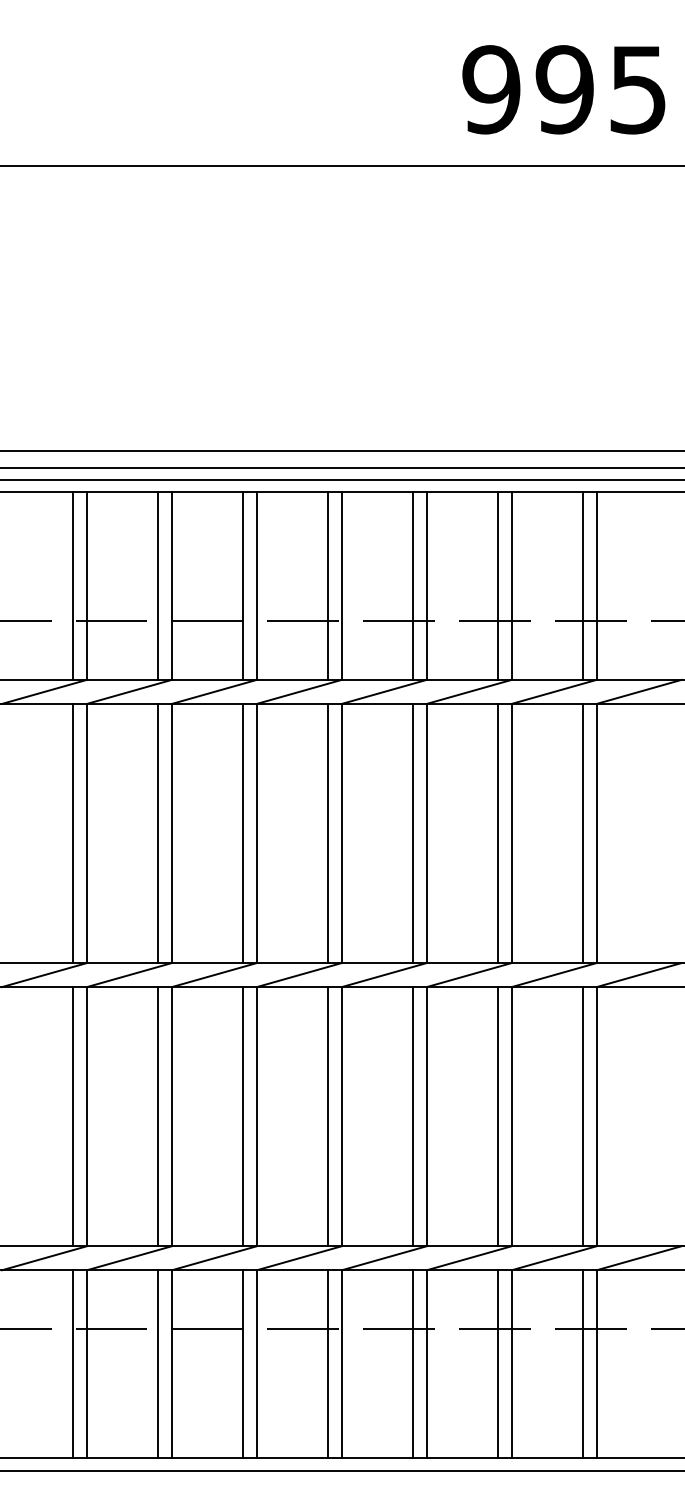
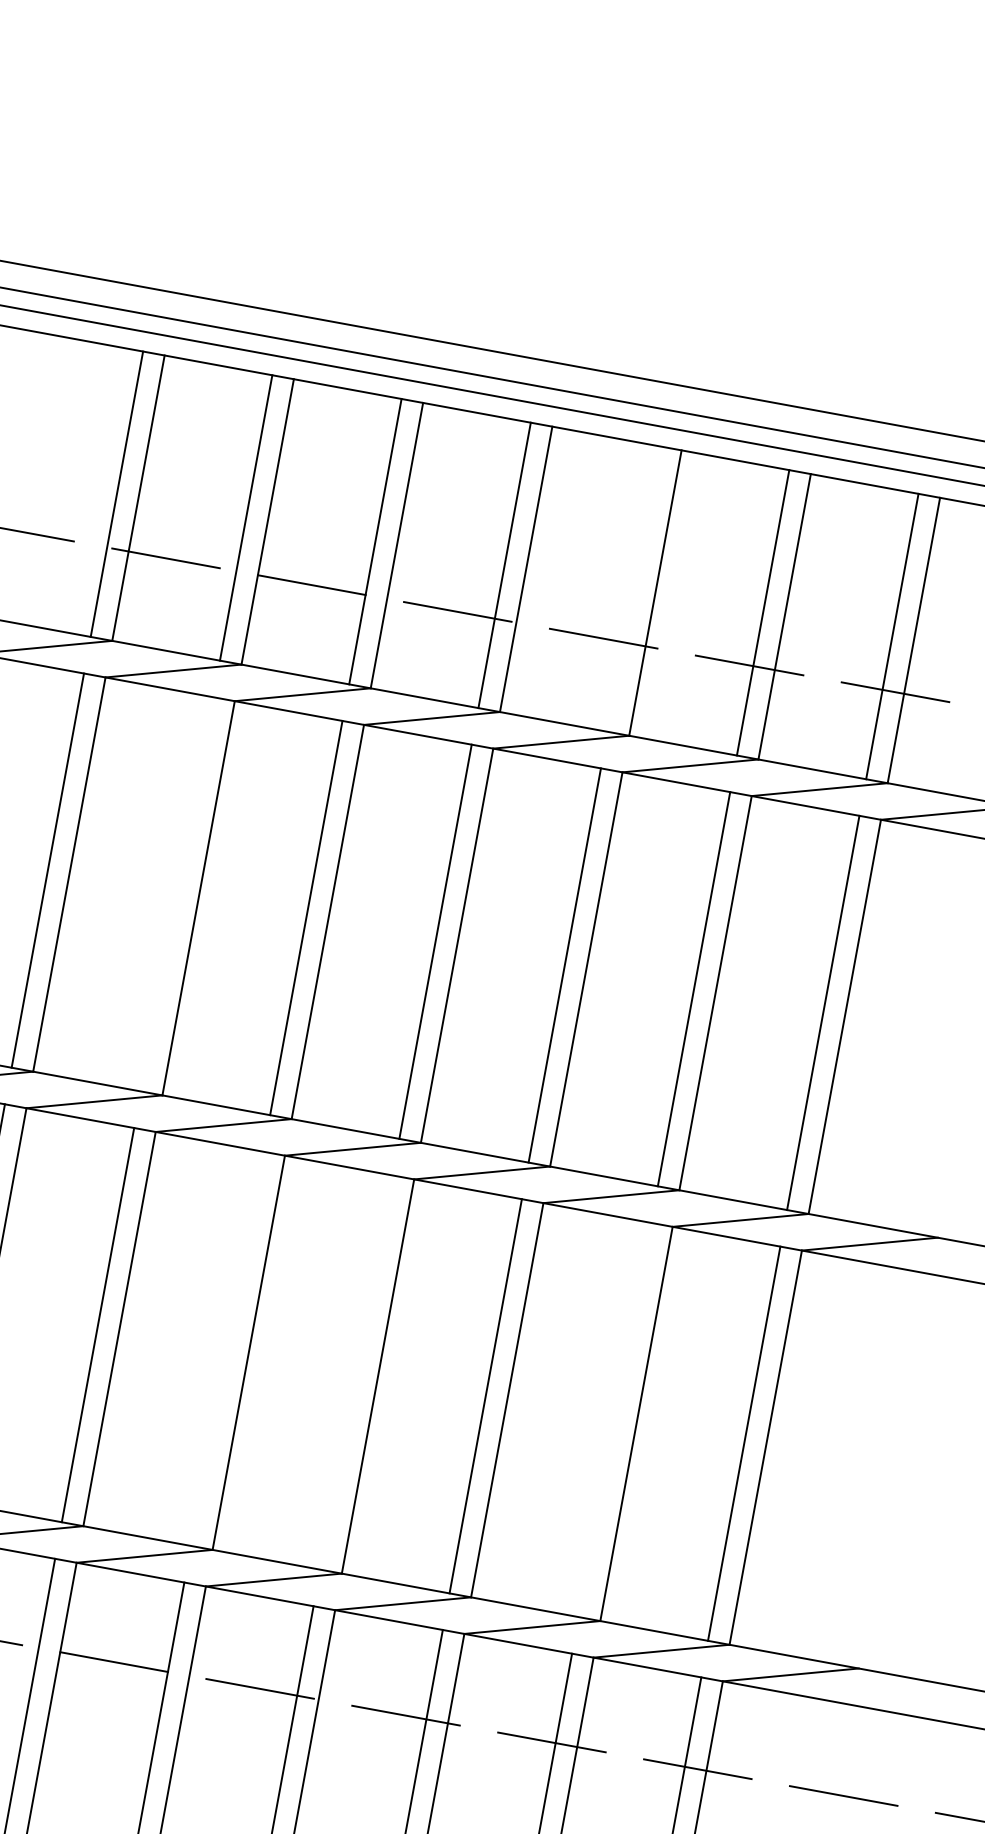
line: (412, 585) -> (633, 588), removed
line: (157, 833) -> (176, 894), removed
line: (242, 1116) -> (226, 1348), removed
line: (327, 1116) -> (356, 1372), removed
line: (497, 1116) -> (614, 1419), removed

